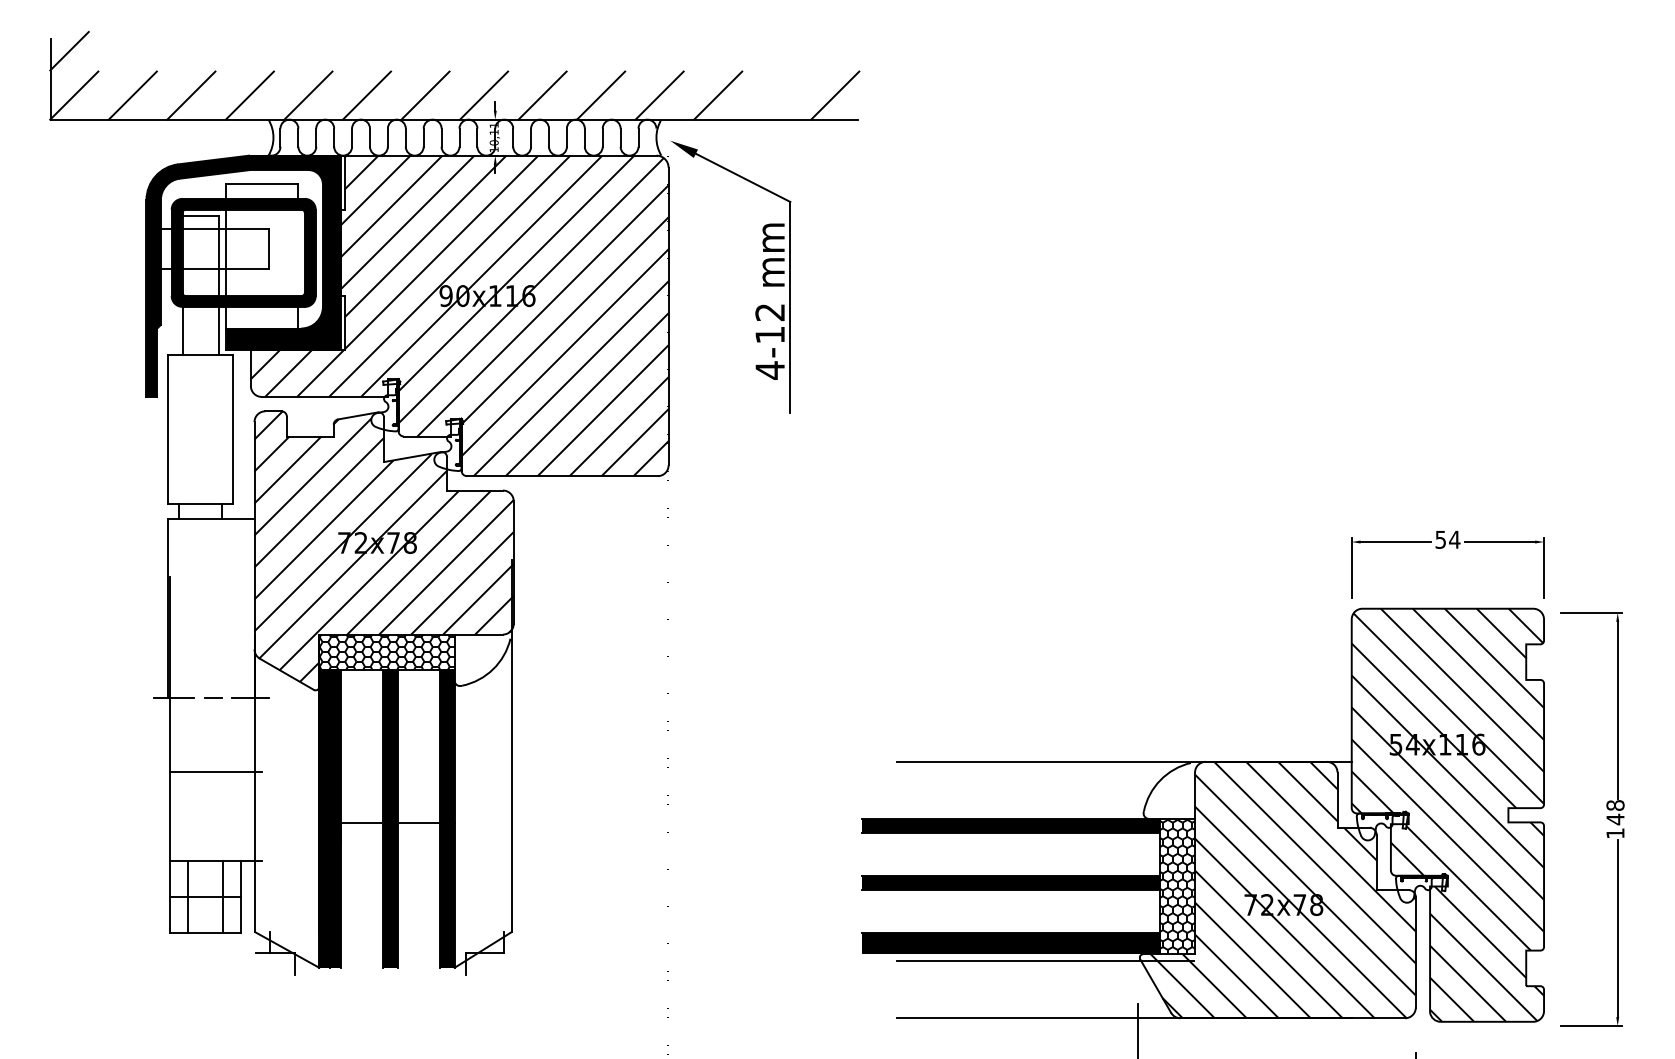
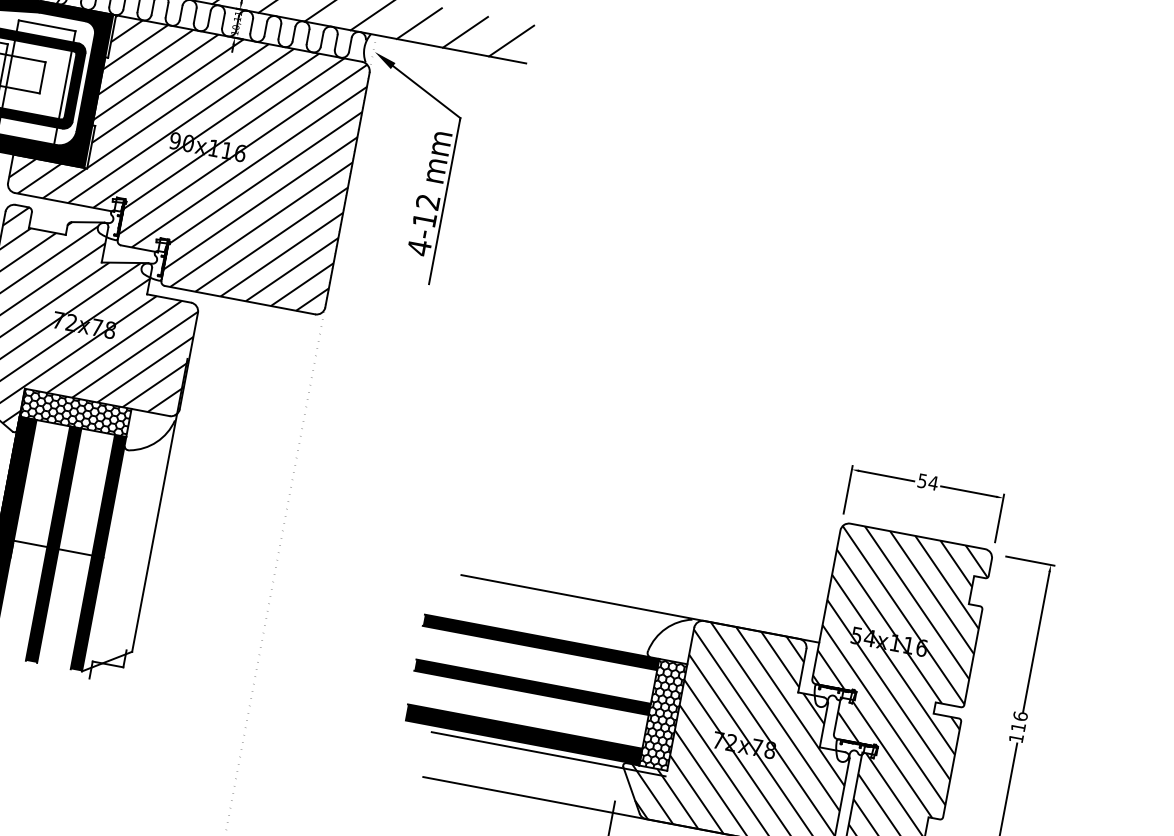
line: (776, 95) -> (465, 32), added
line: (298, 252) -> (65, 84), added
text: (1615, 812) -> (1019, 721), 148 -> 116

